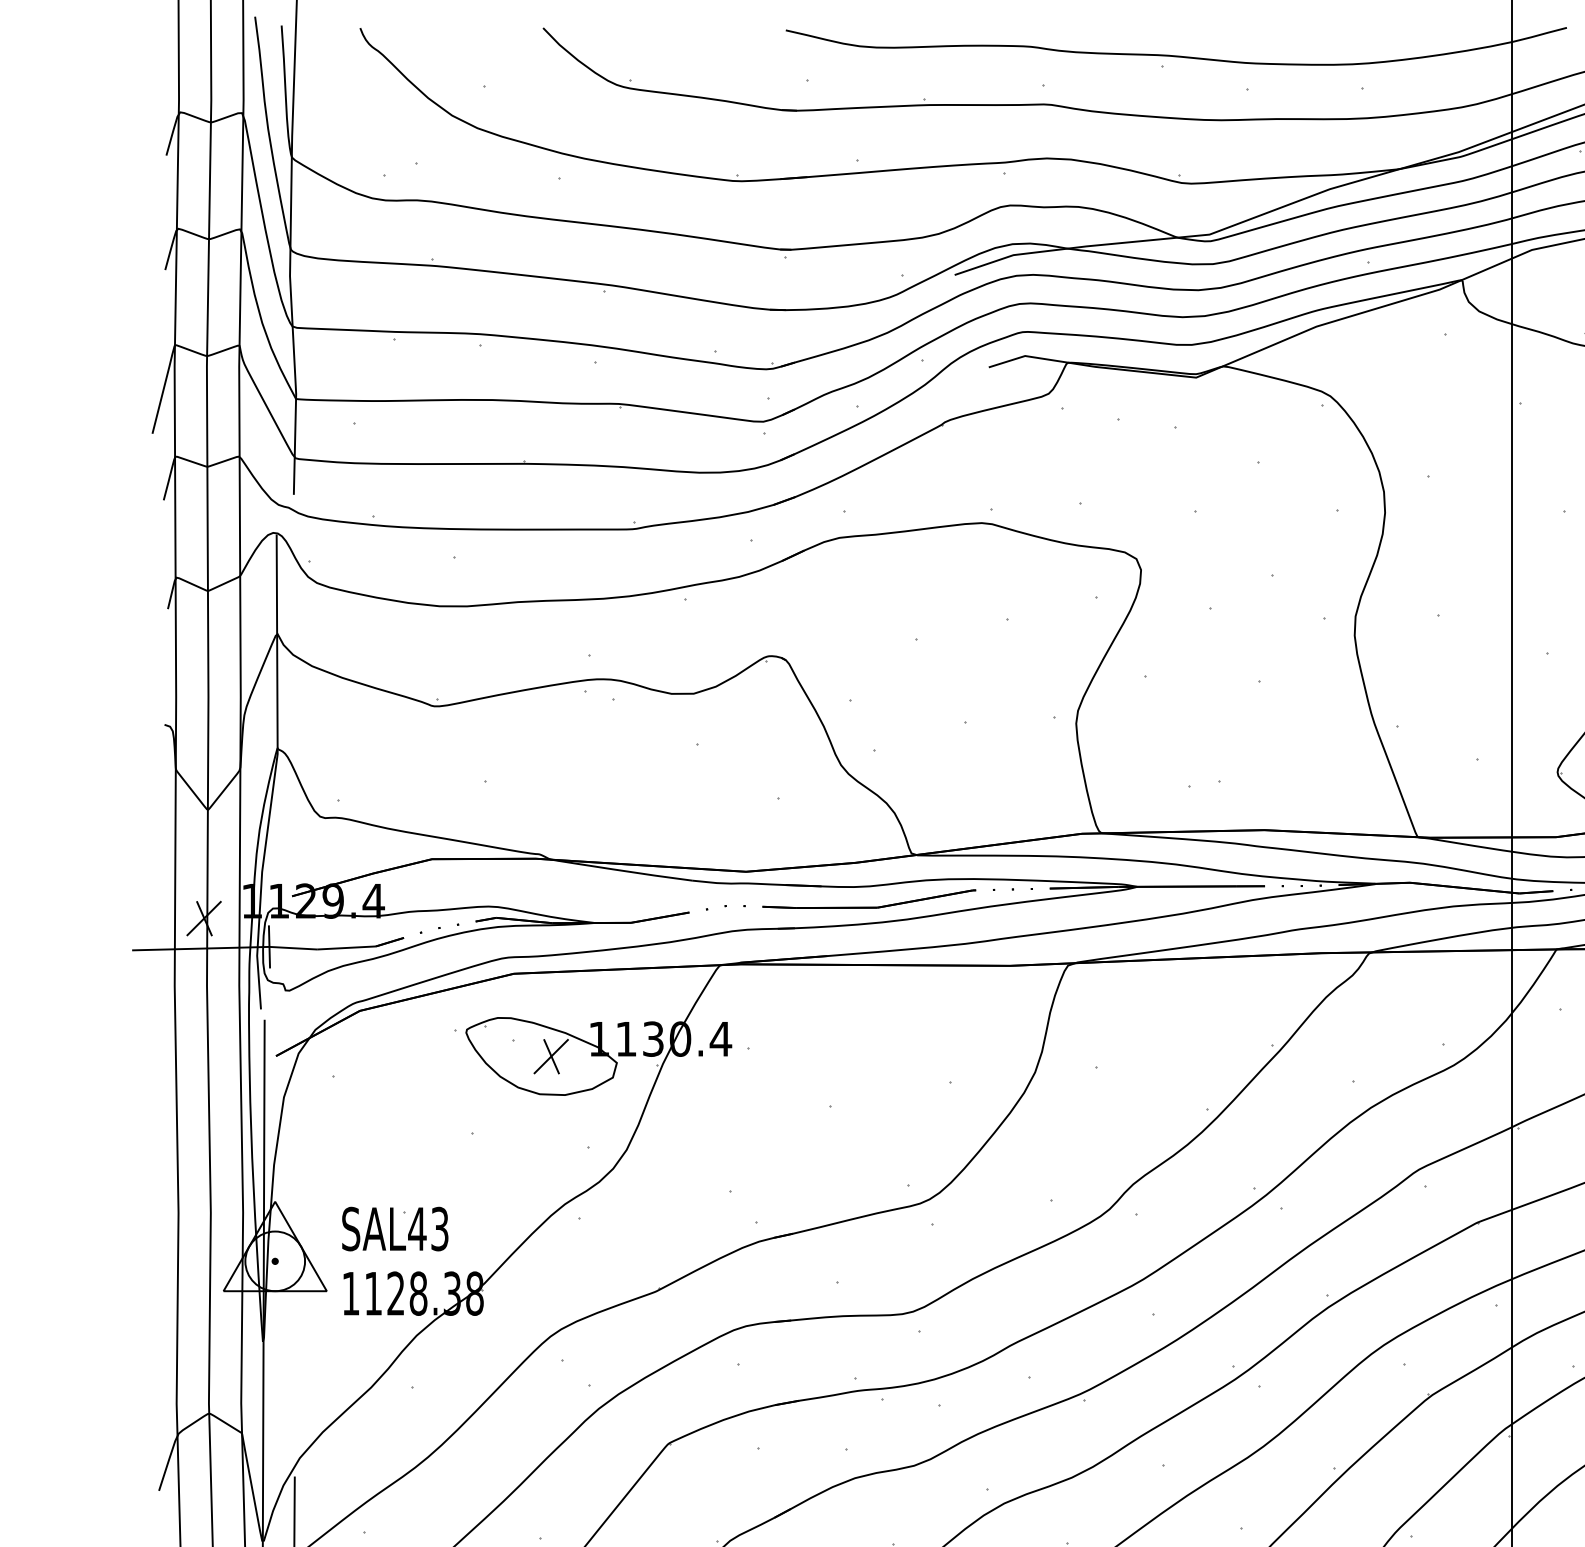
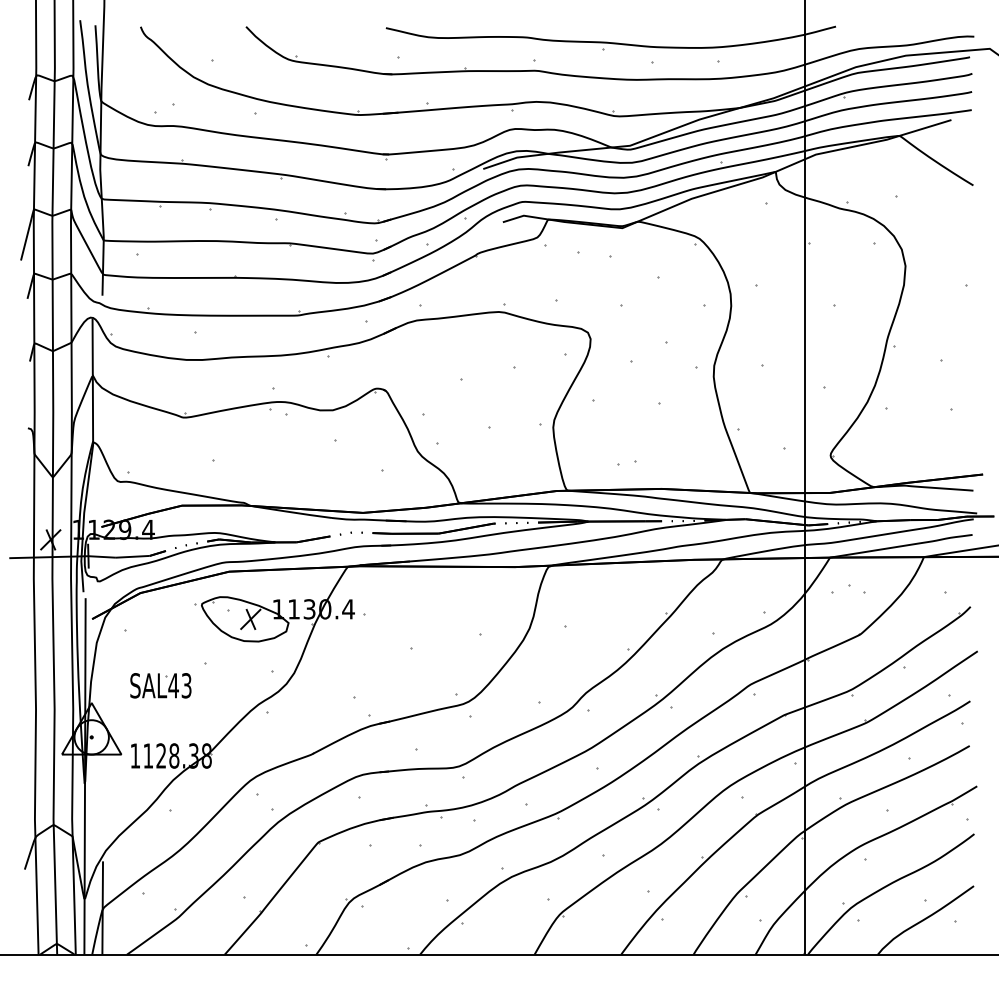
part: (394, 1228) -> (160, 685), moved

